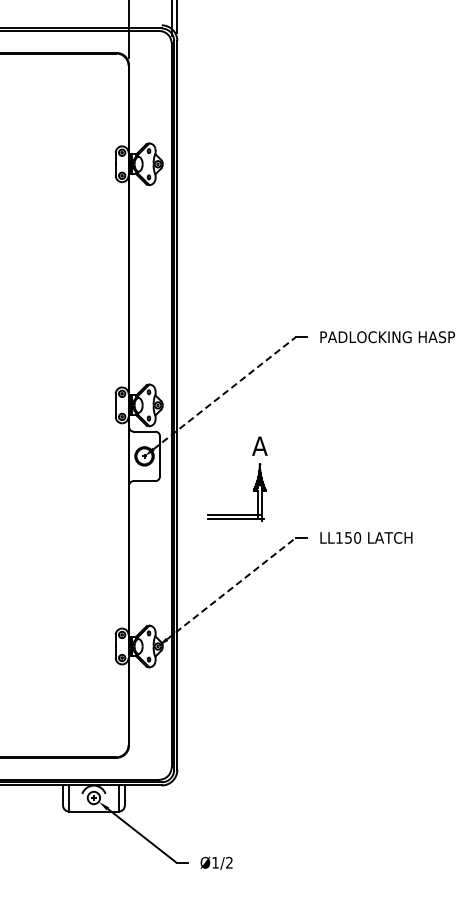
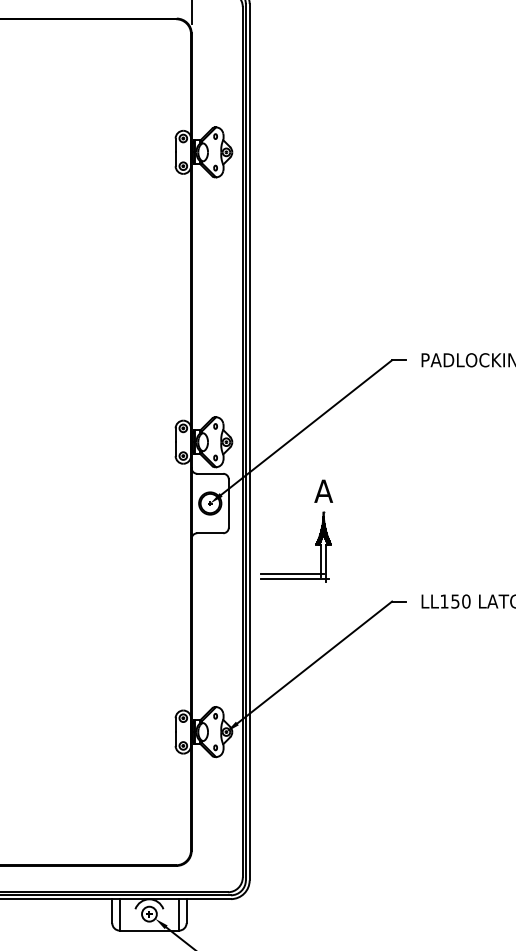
line: (224, 393) -> (306, 427), dashed -> solid
part: (254, 485) -> (317, 538), moved
line: (231, 588) -> (314, 662), dashed -> solid

